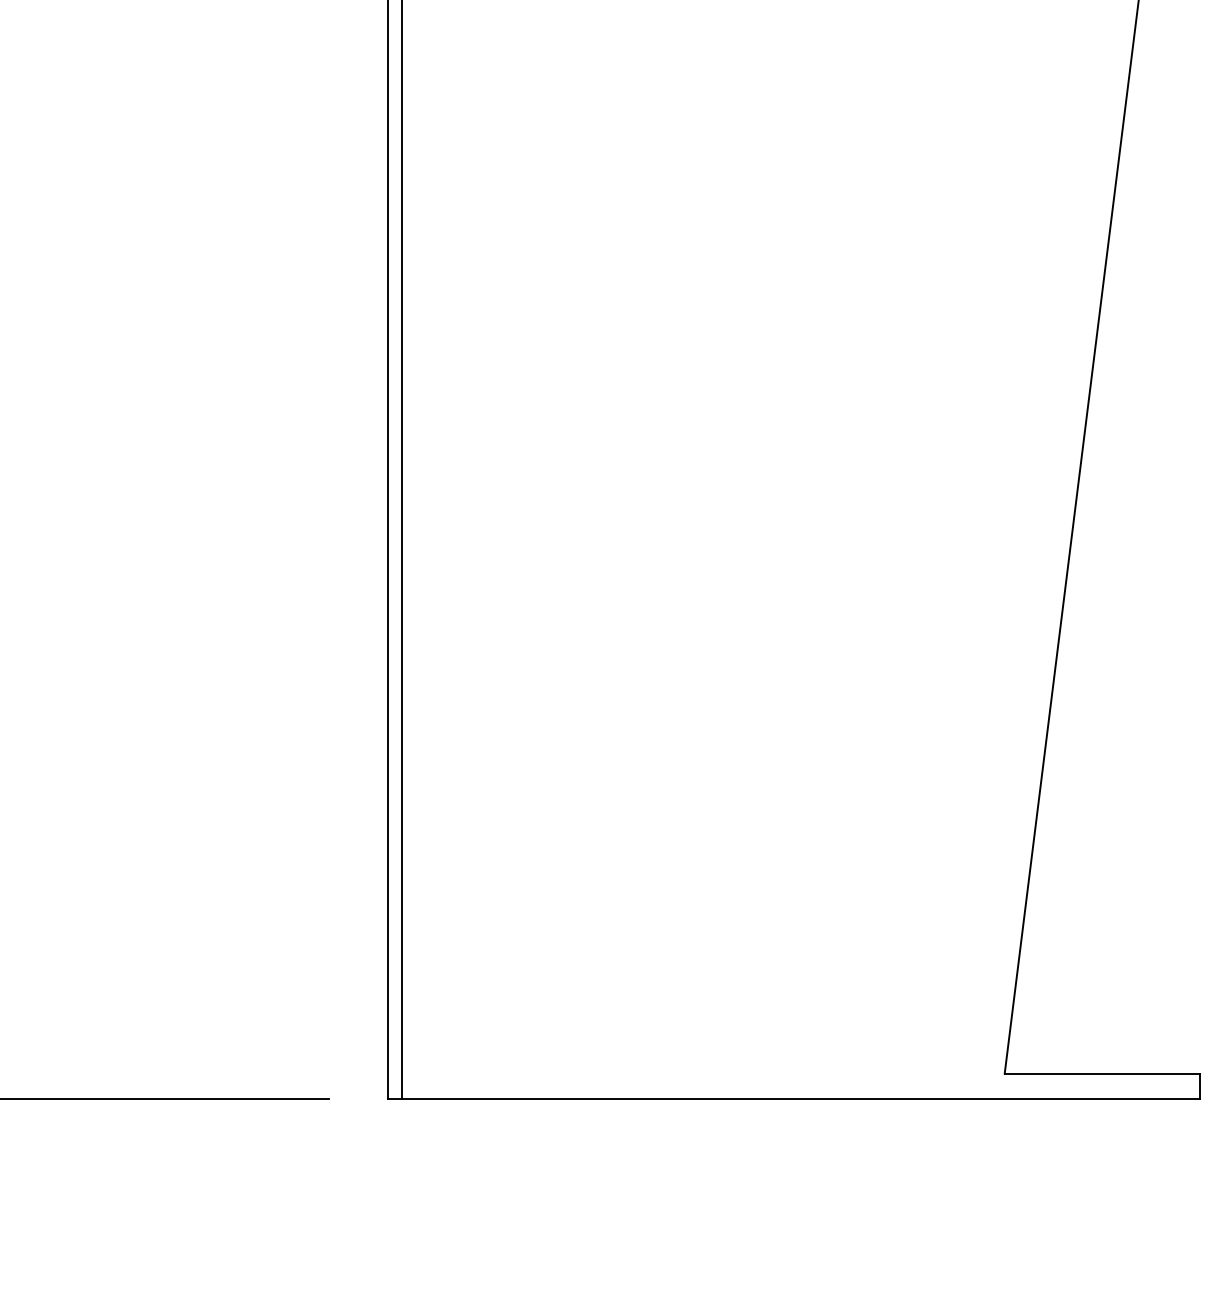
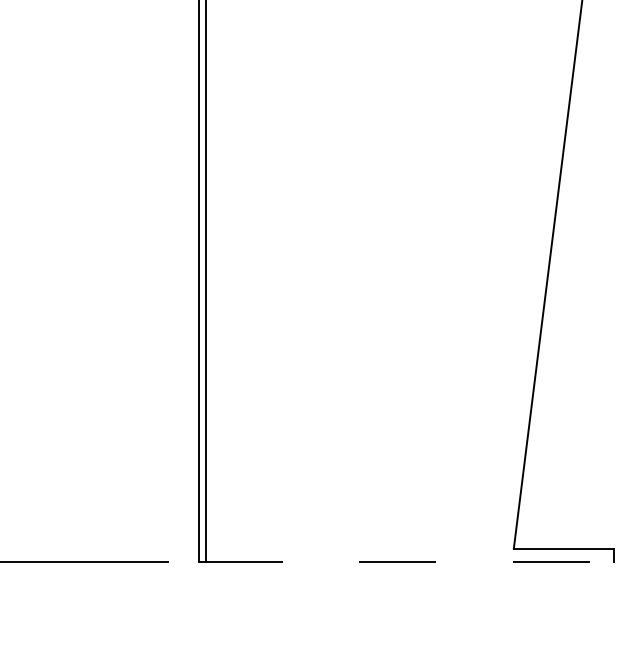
line: (800, 1098) -> (409, 561), solid -> dashed

